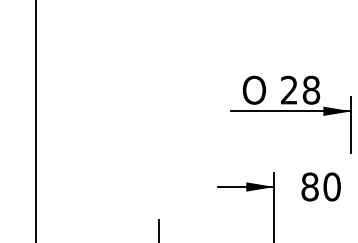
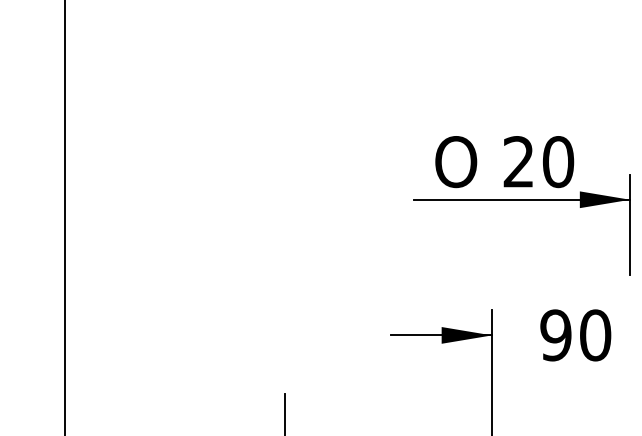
text: (311, 90) -> (558, 162), 28 -> 20
text: (309, 186) -> (554, 334), 80 -> 90

